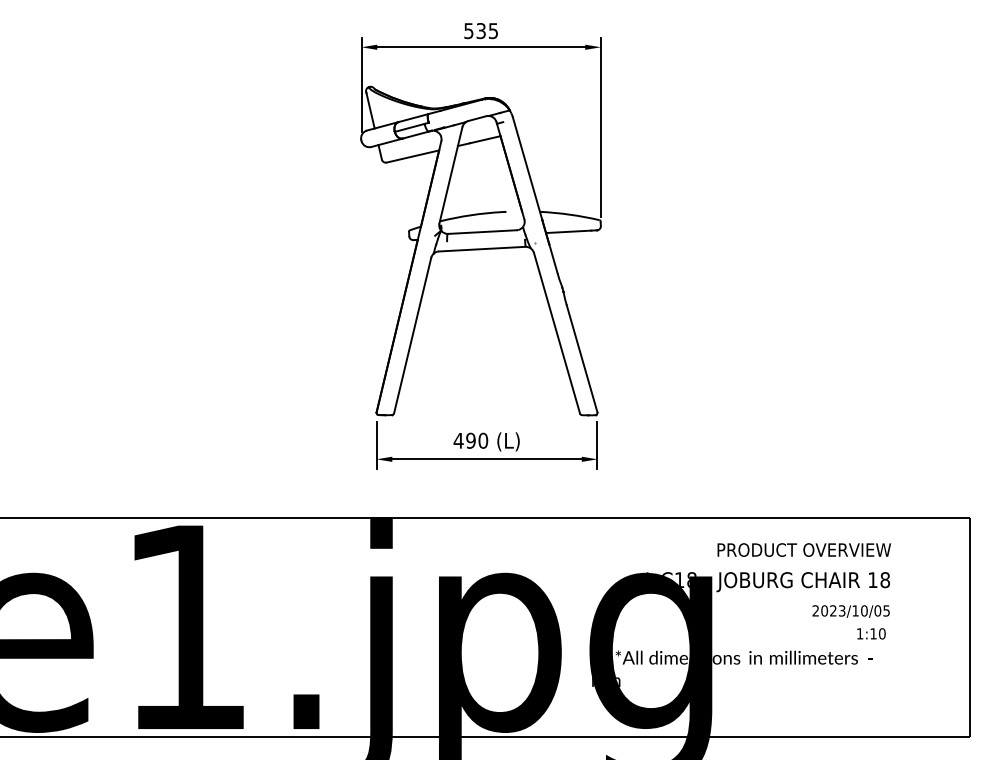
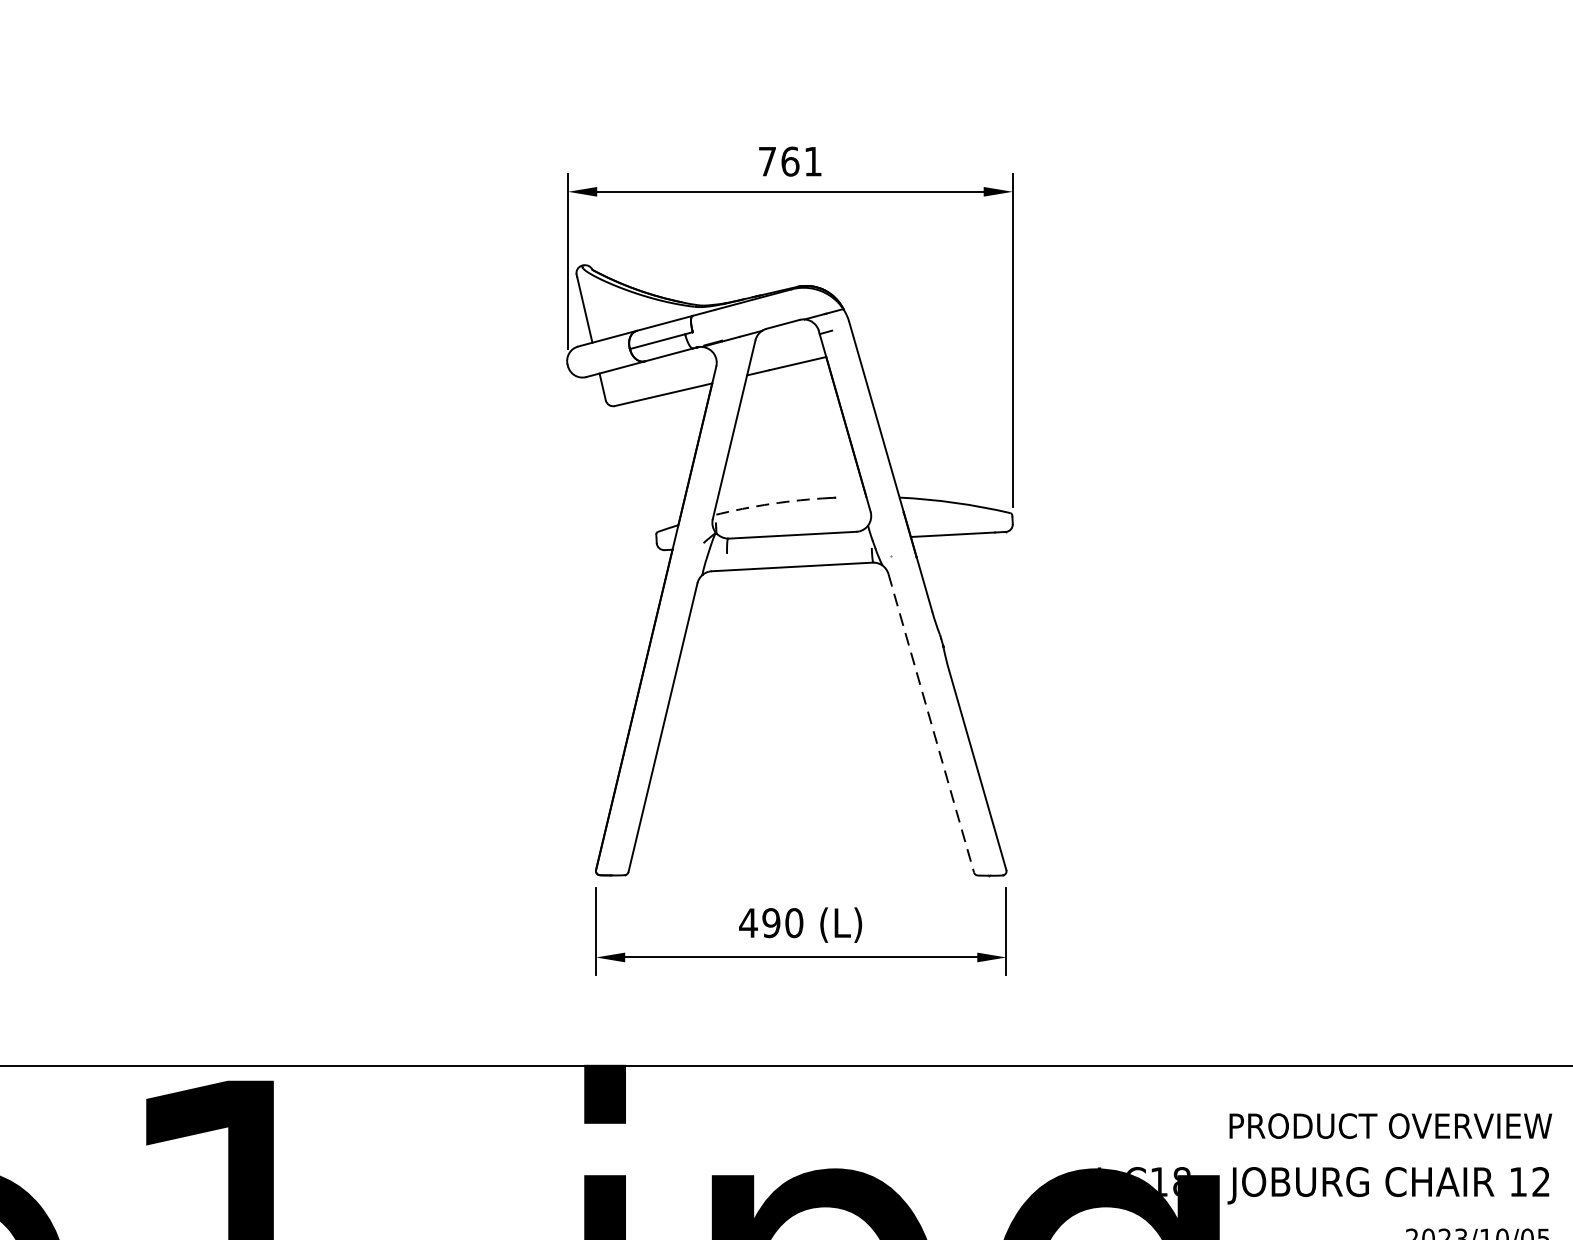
text: (480, 31) -> (789, 162), 535 -> 761
arc: (471, 215) -> (772, 504), solid -> dashed
line: (557, 333) -> (932, 723), solid -> dashed
text: (885, 580) -> (1541, 1182), 18 -> 12

